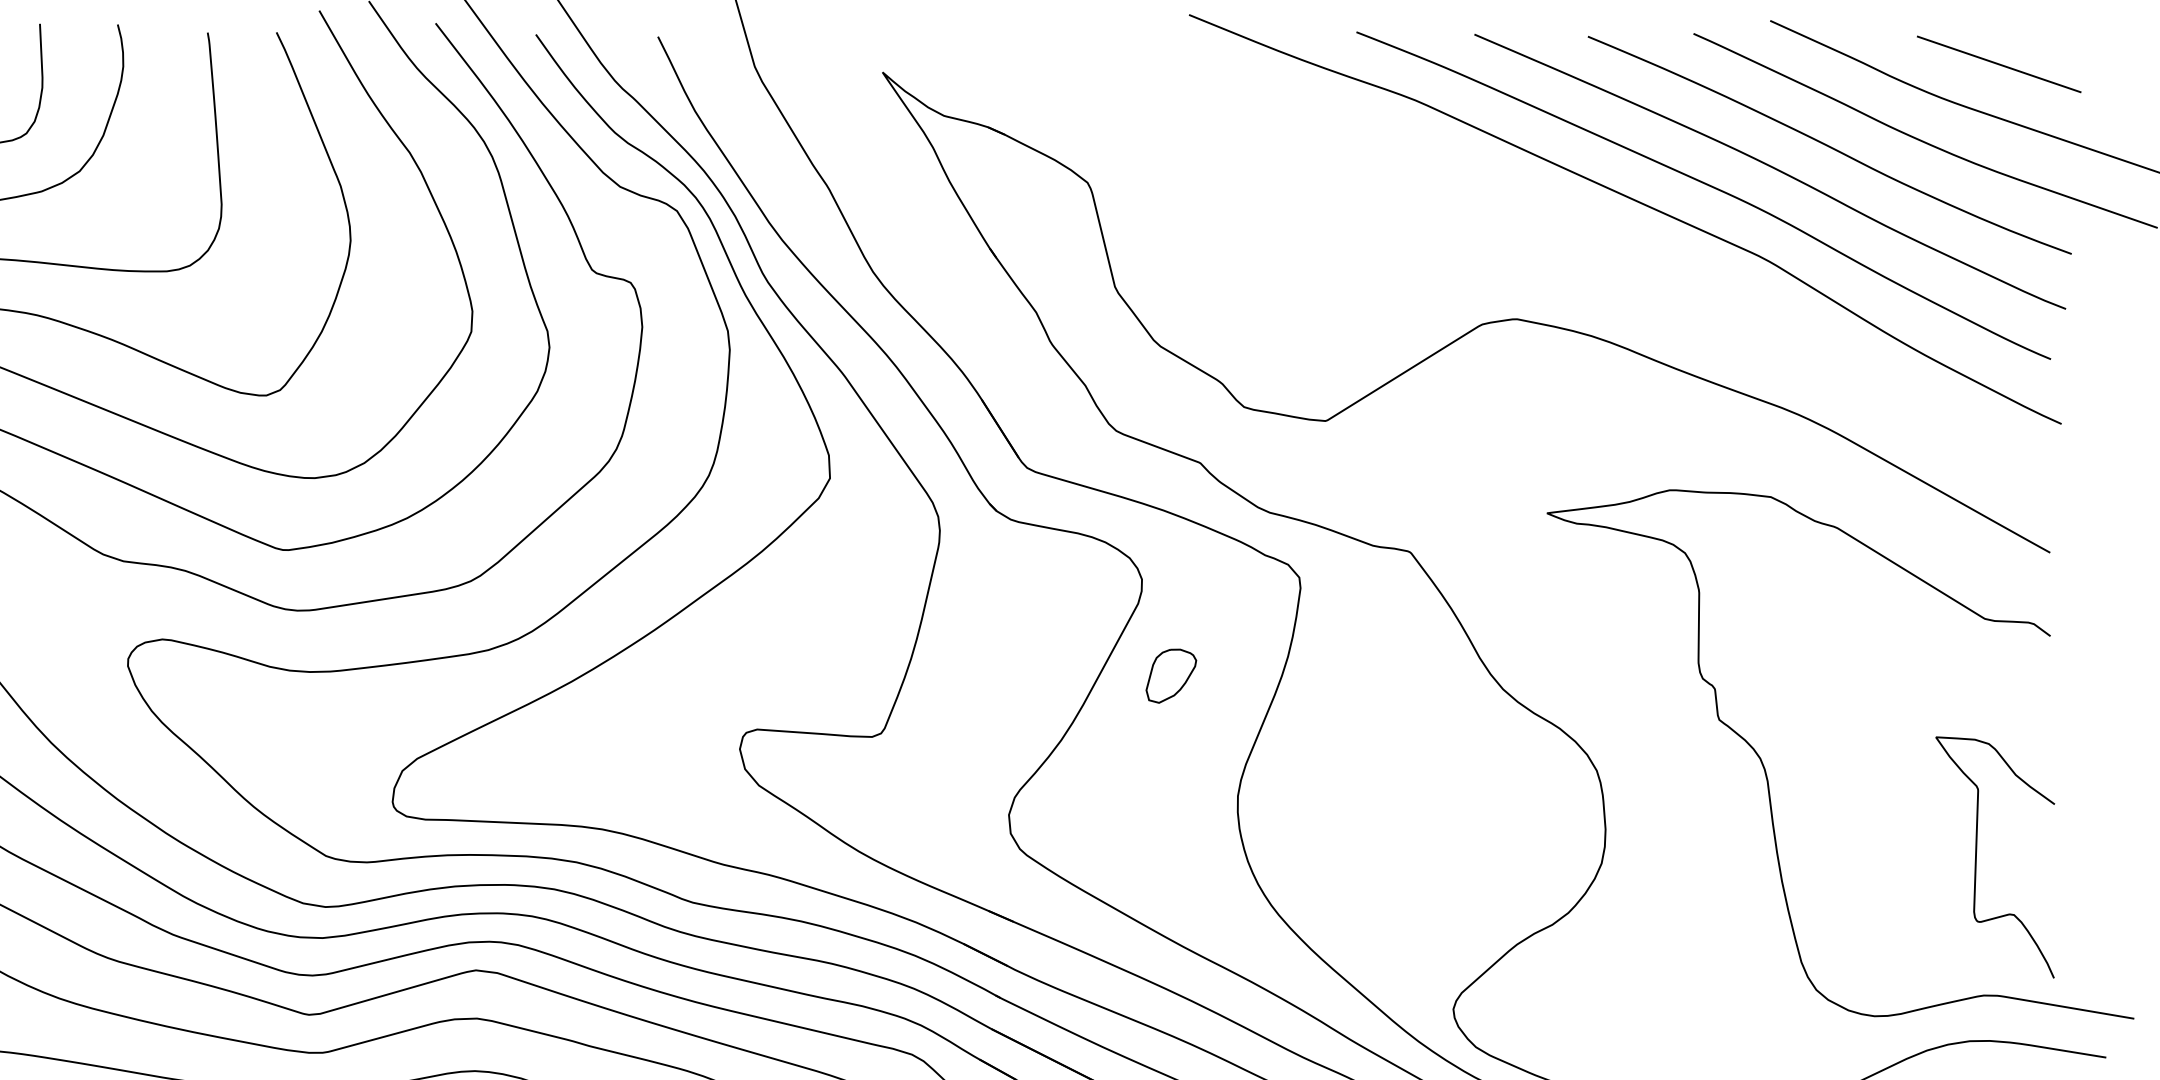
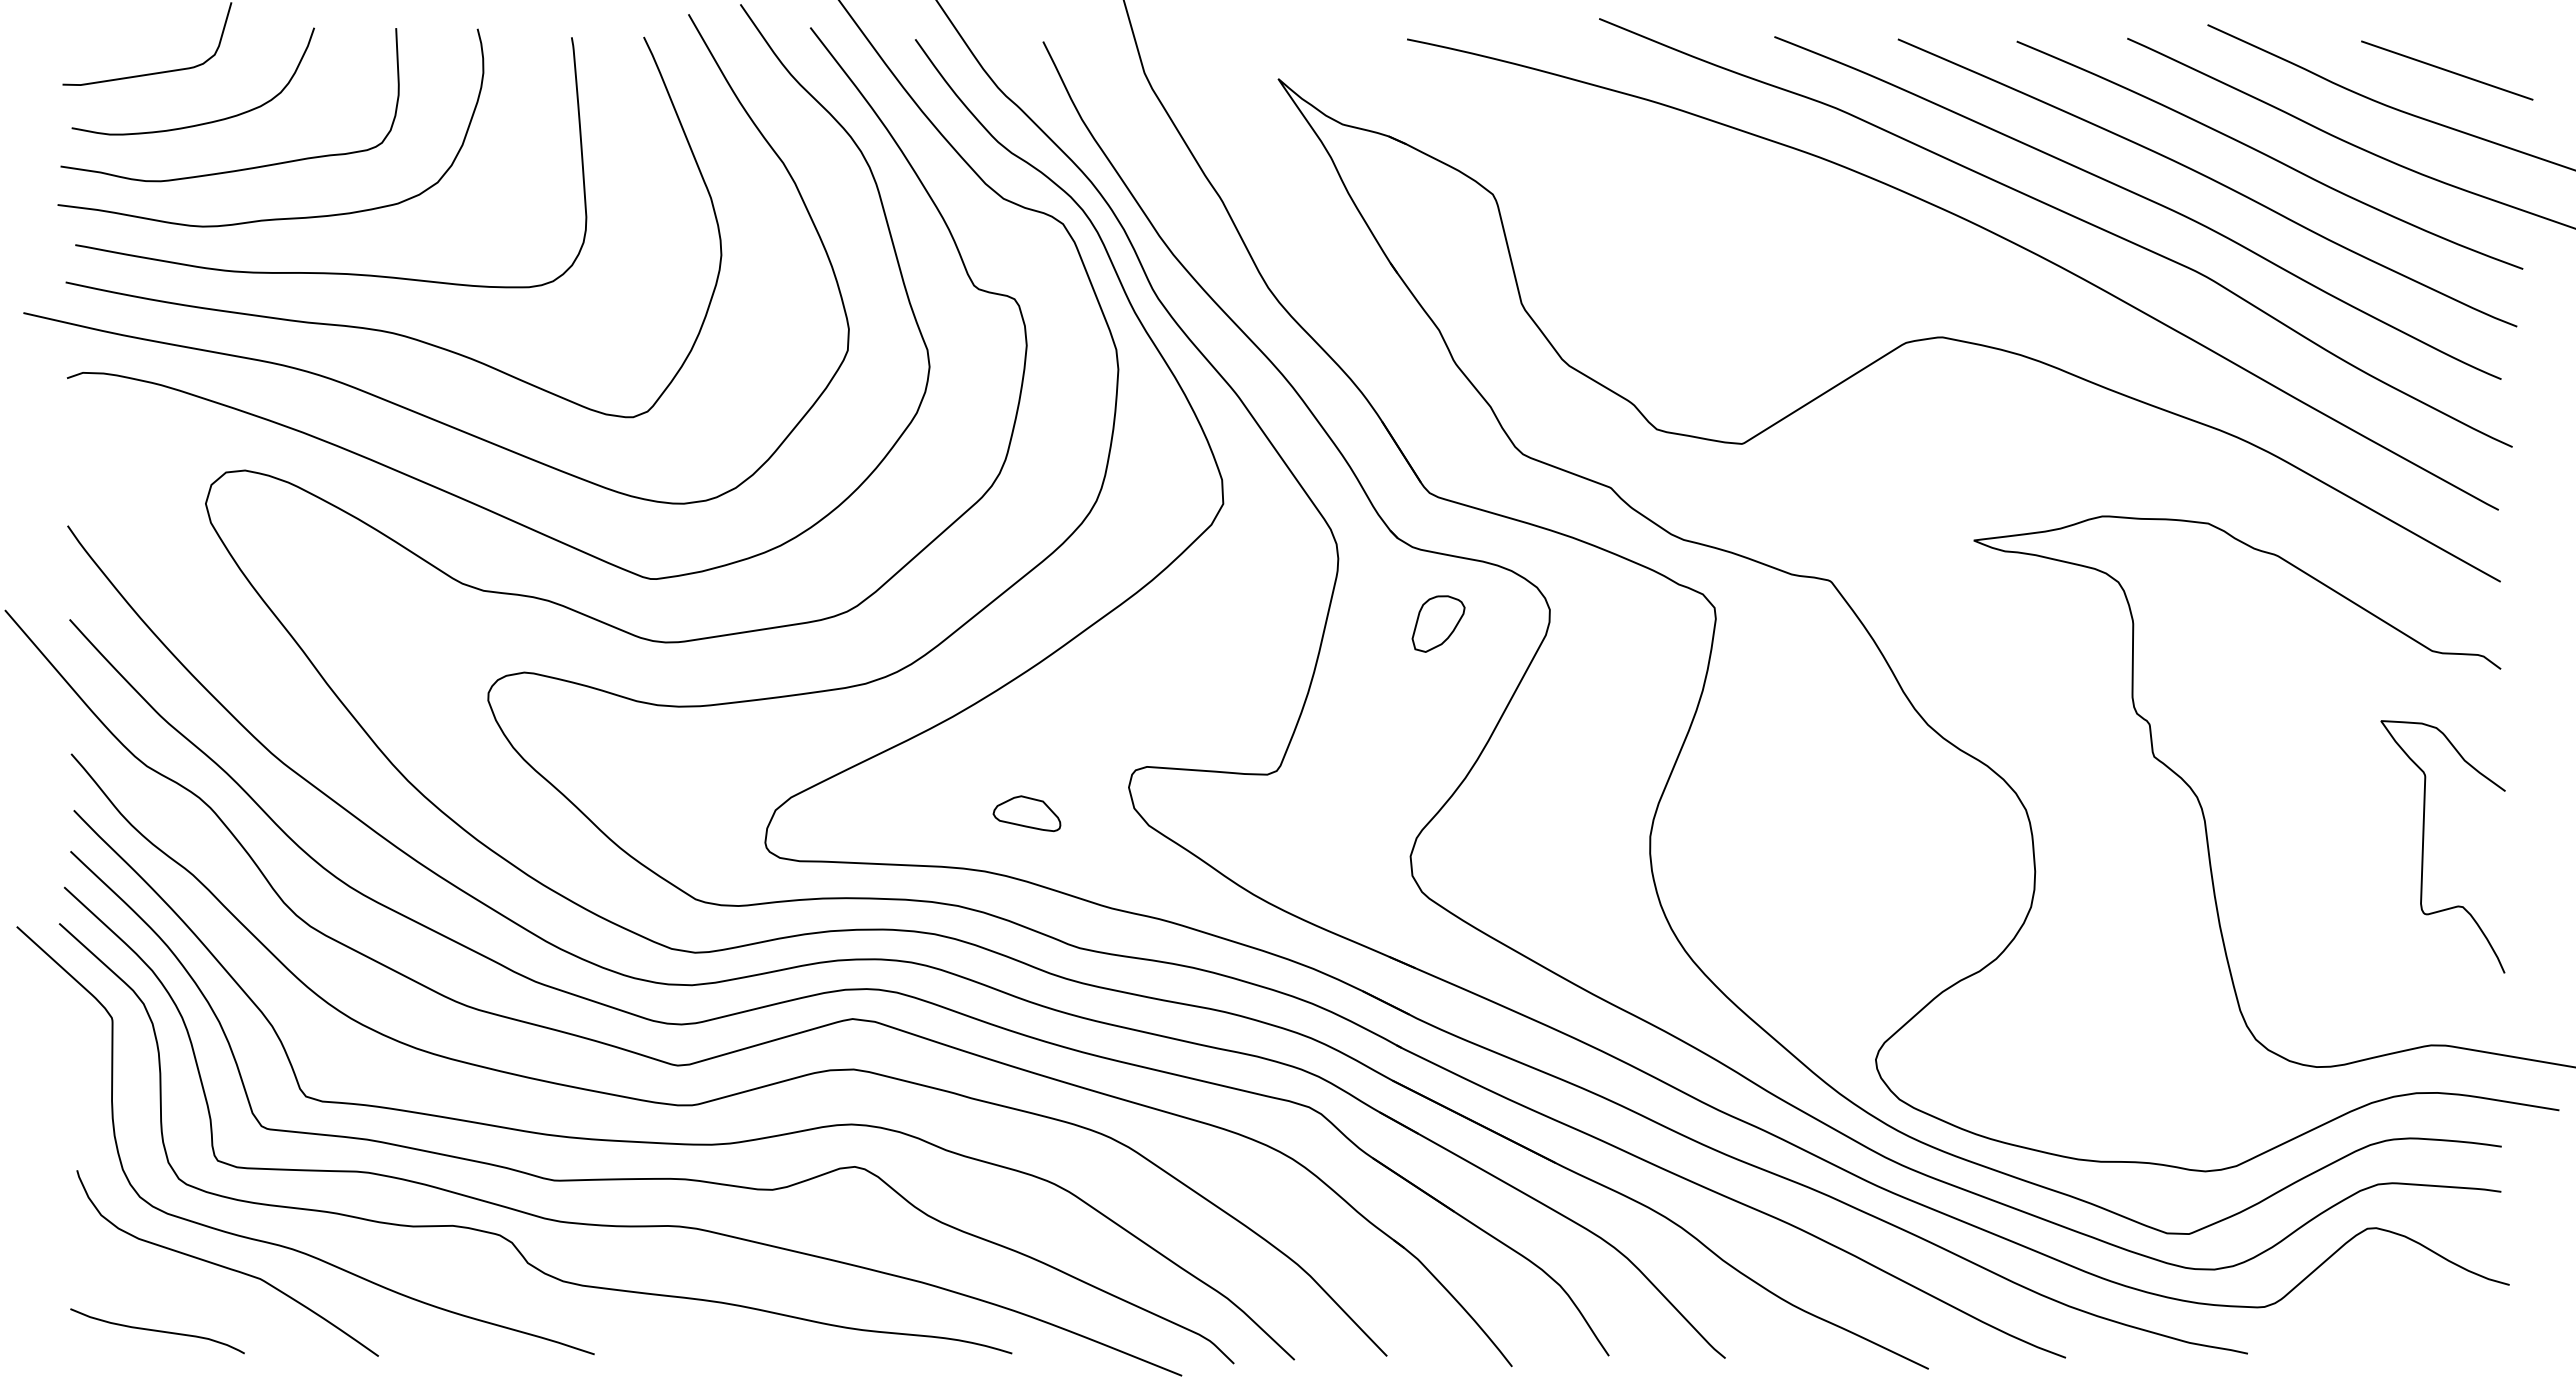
curve: (1550, 213) -> (1977, 226), added
part: (1171, 675) -> (1438, 623), moved
part: (642, 774) -> (1026, 813), added
curve: (1976, 857) -> (2423, 846), moved

